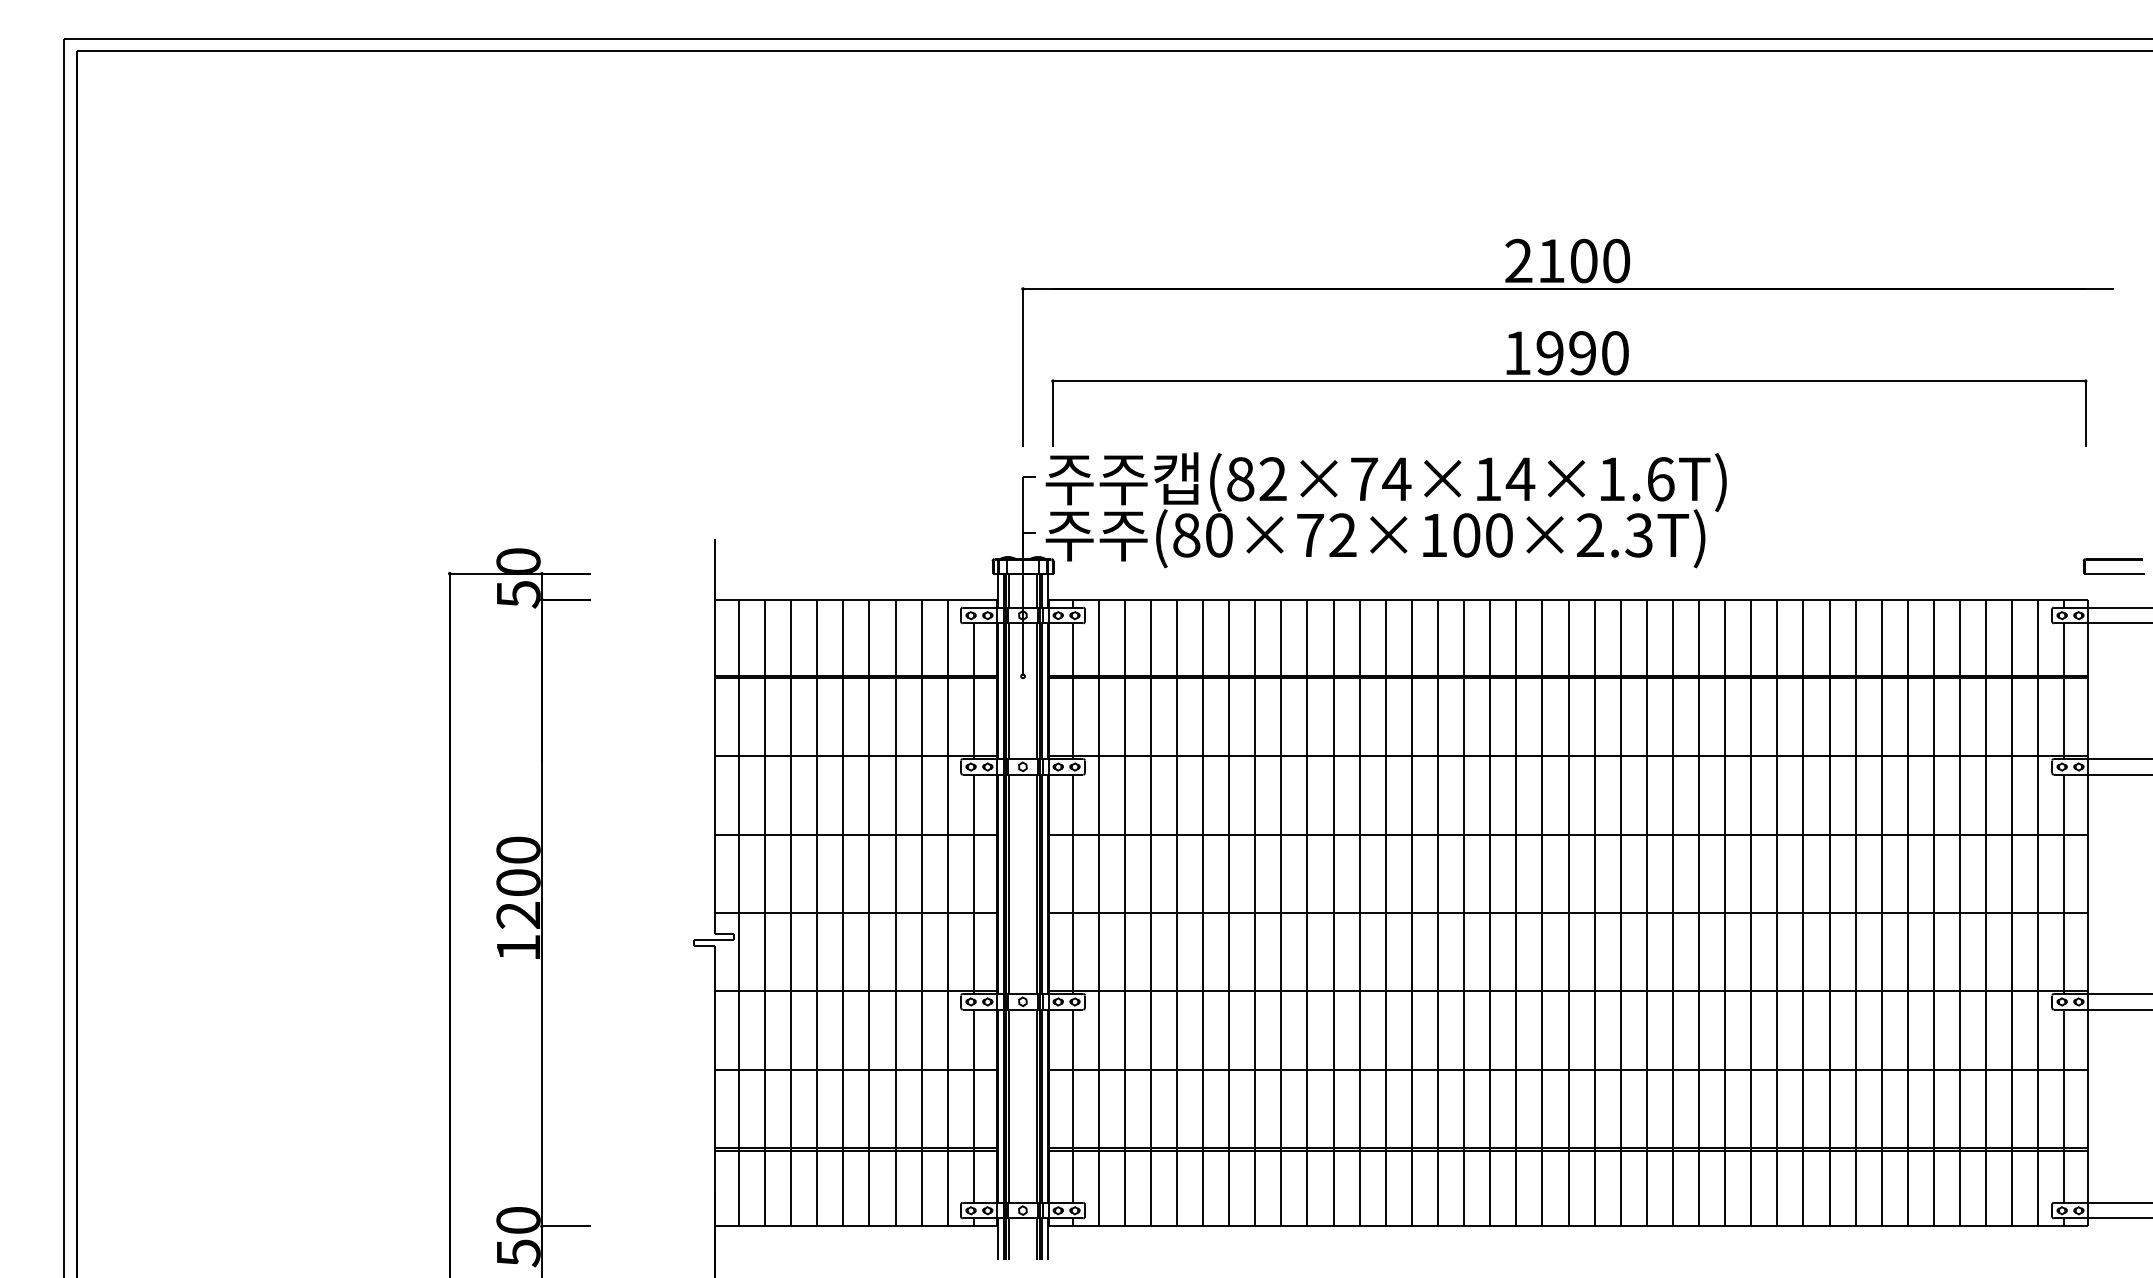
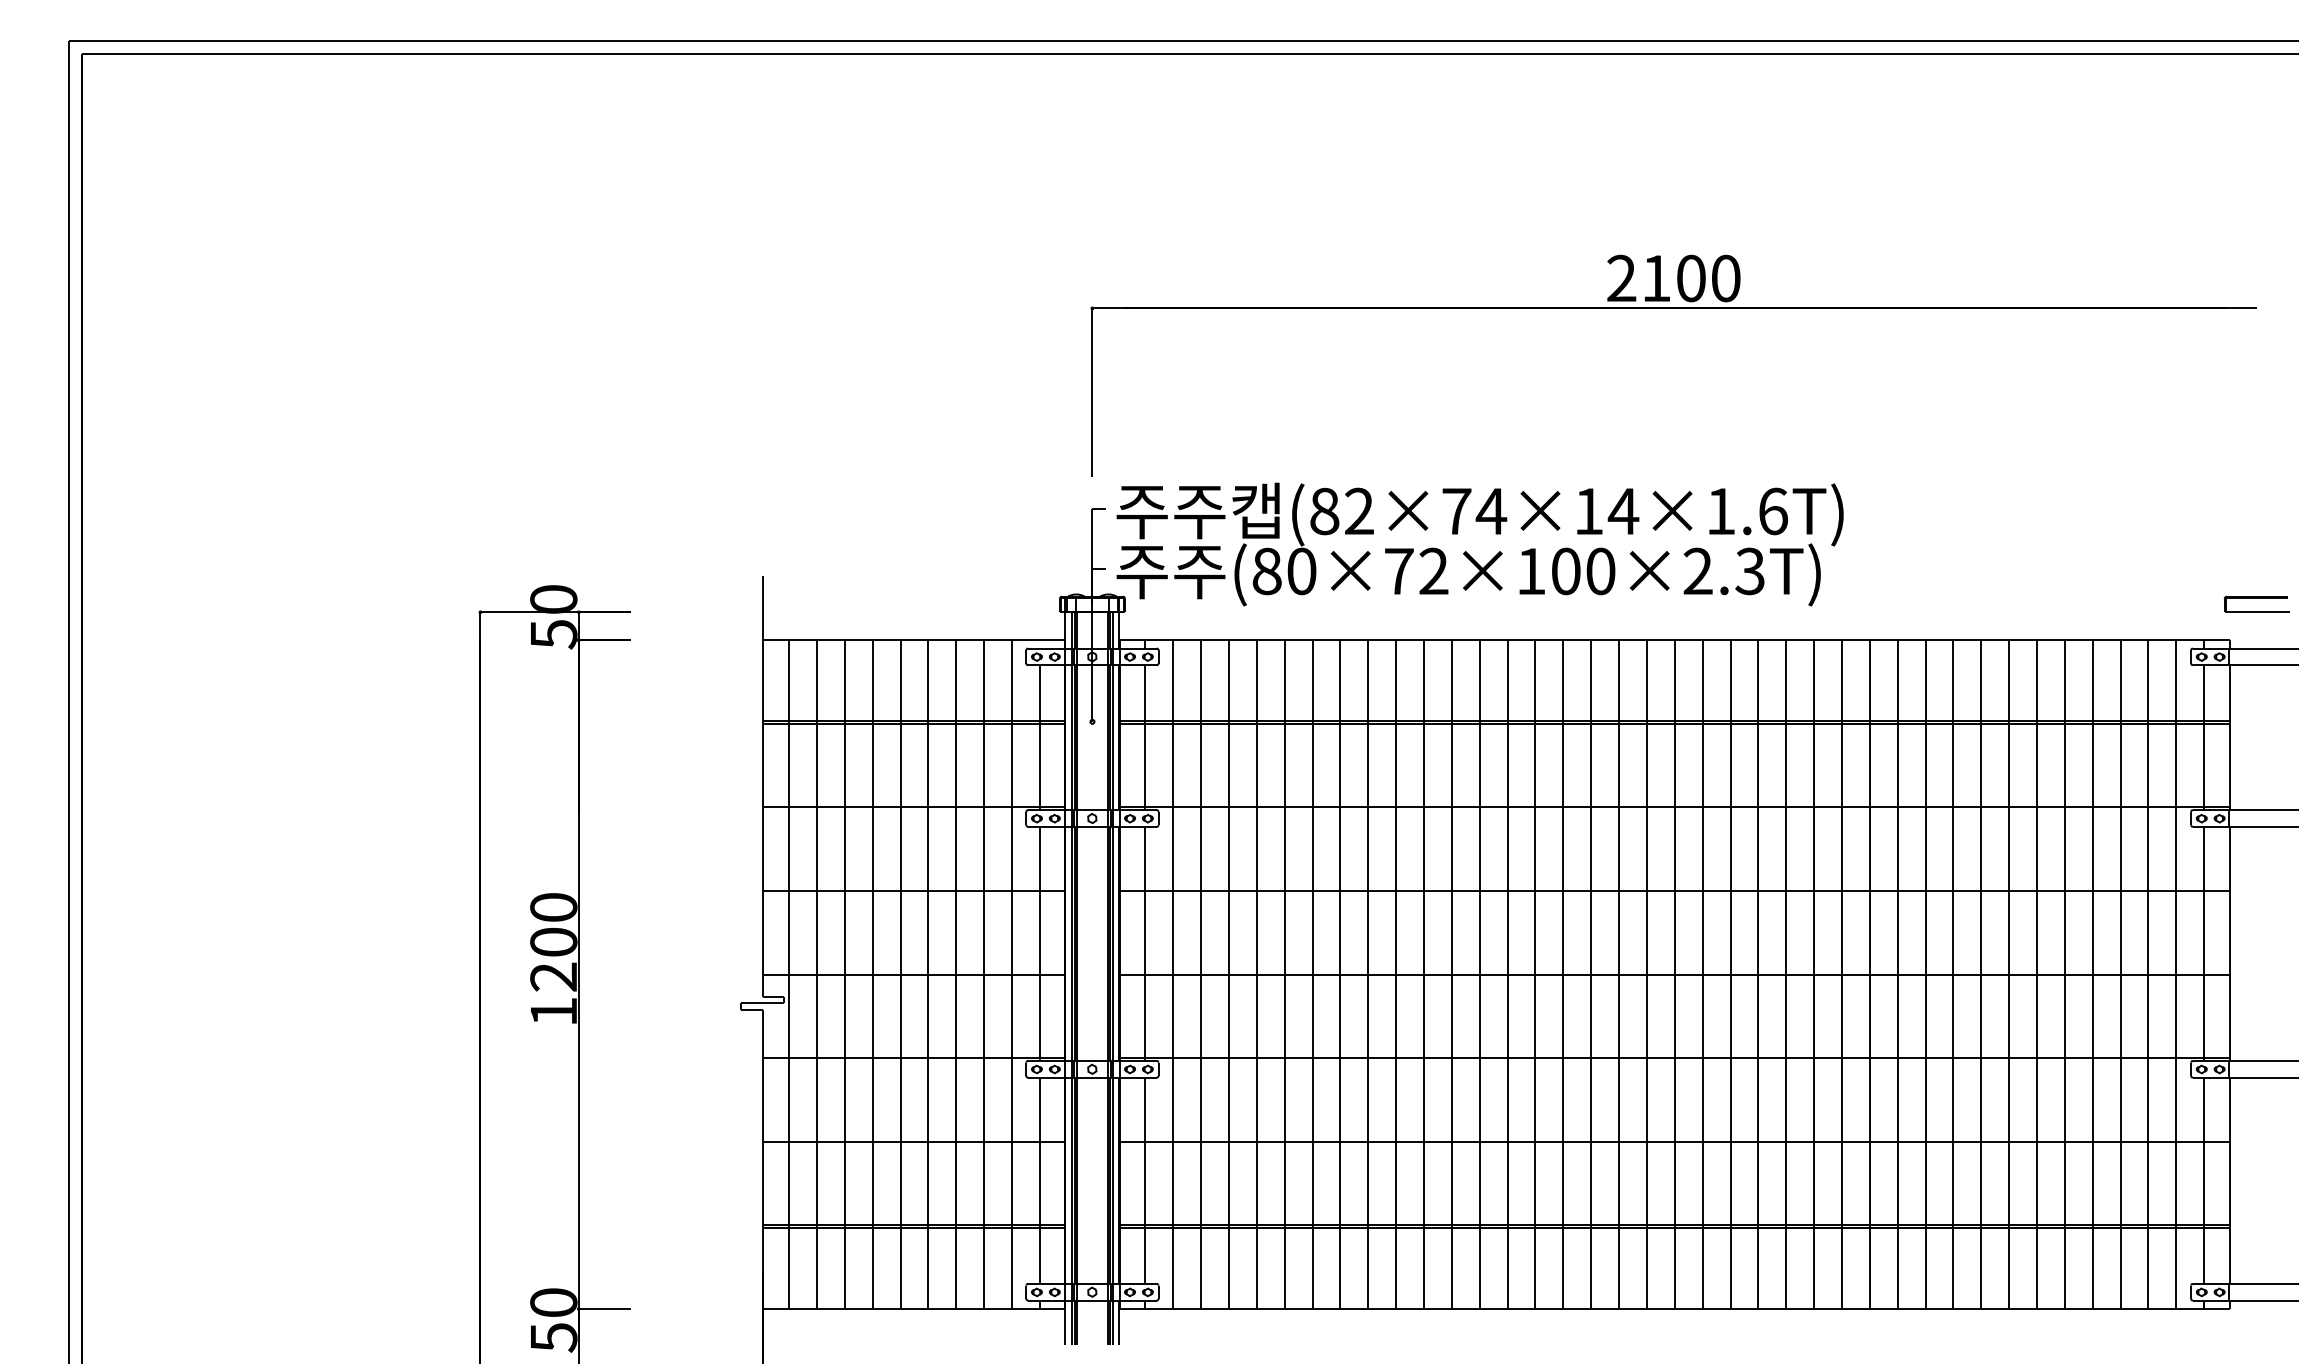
part: (1569, 381) -> (1675, 407), removed

